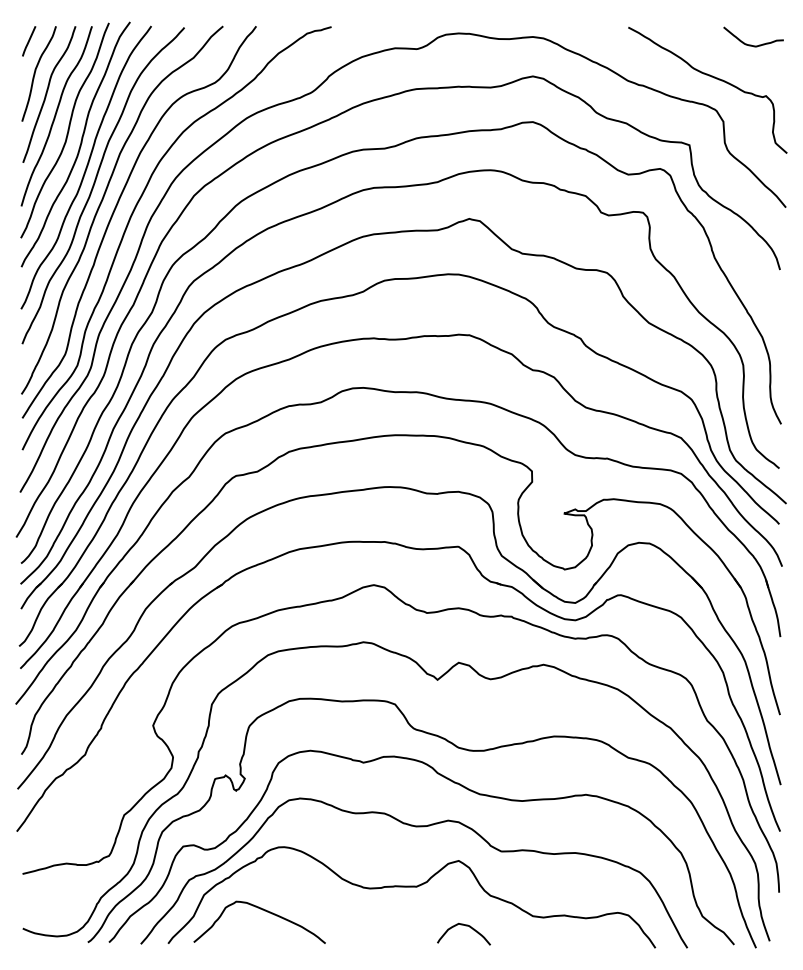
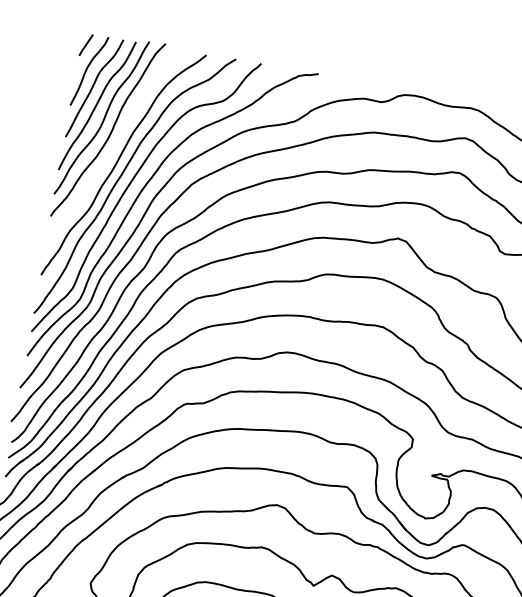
curve: (85, 167) -> (112, 148), removed

